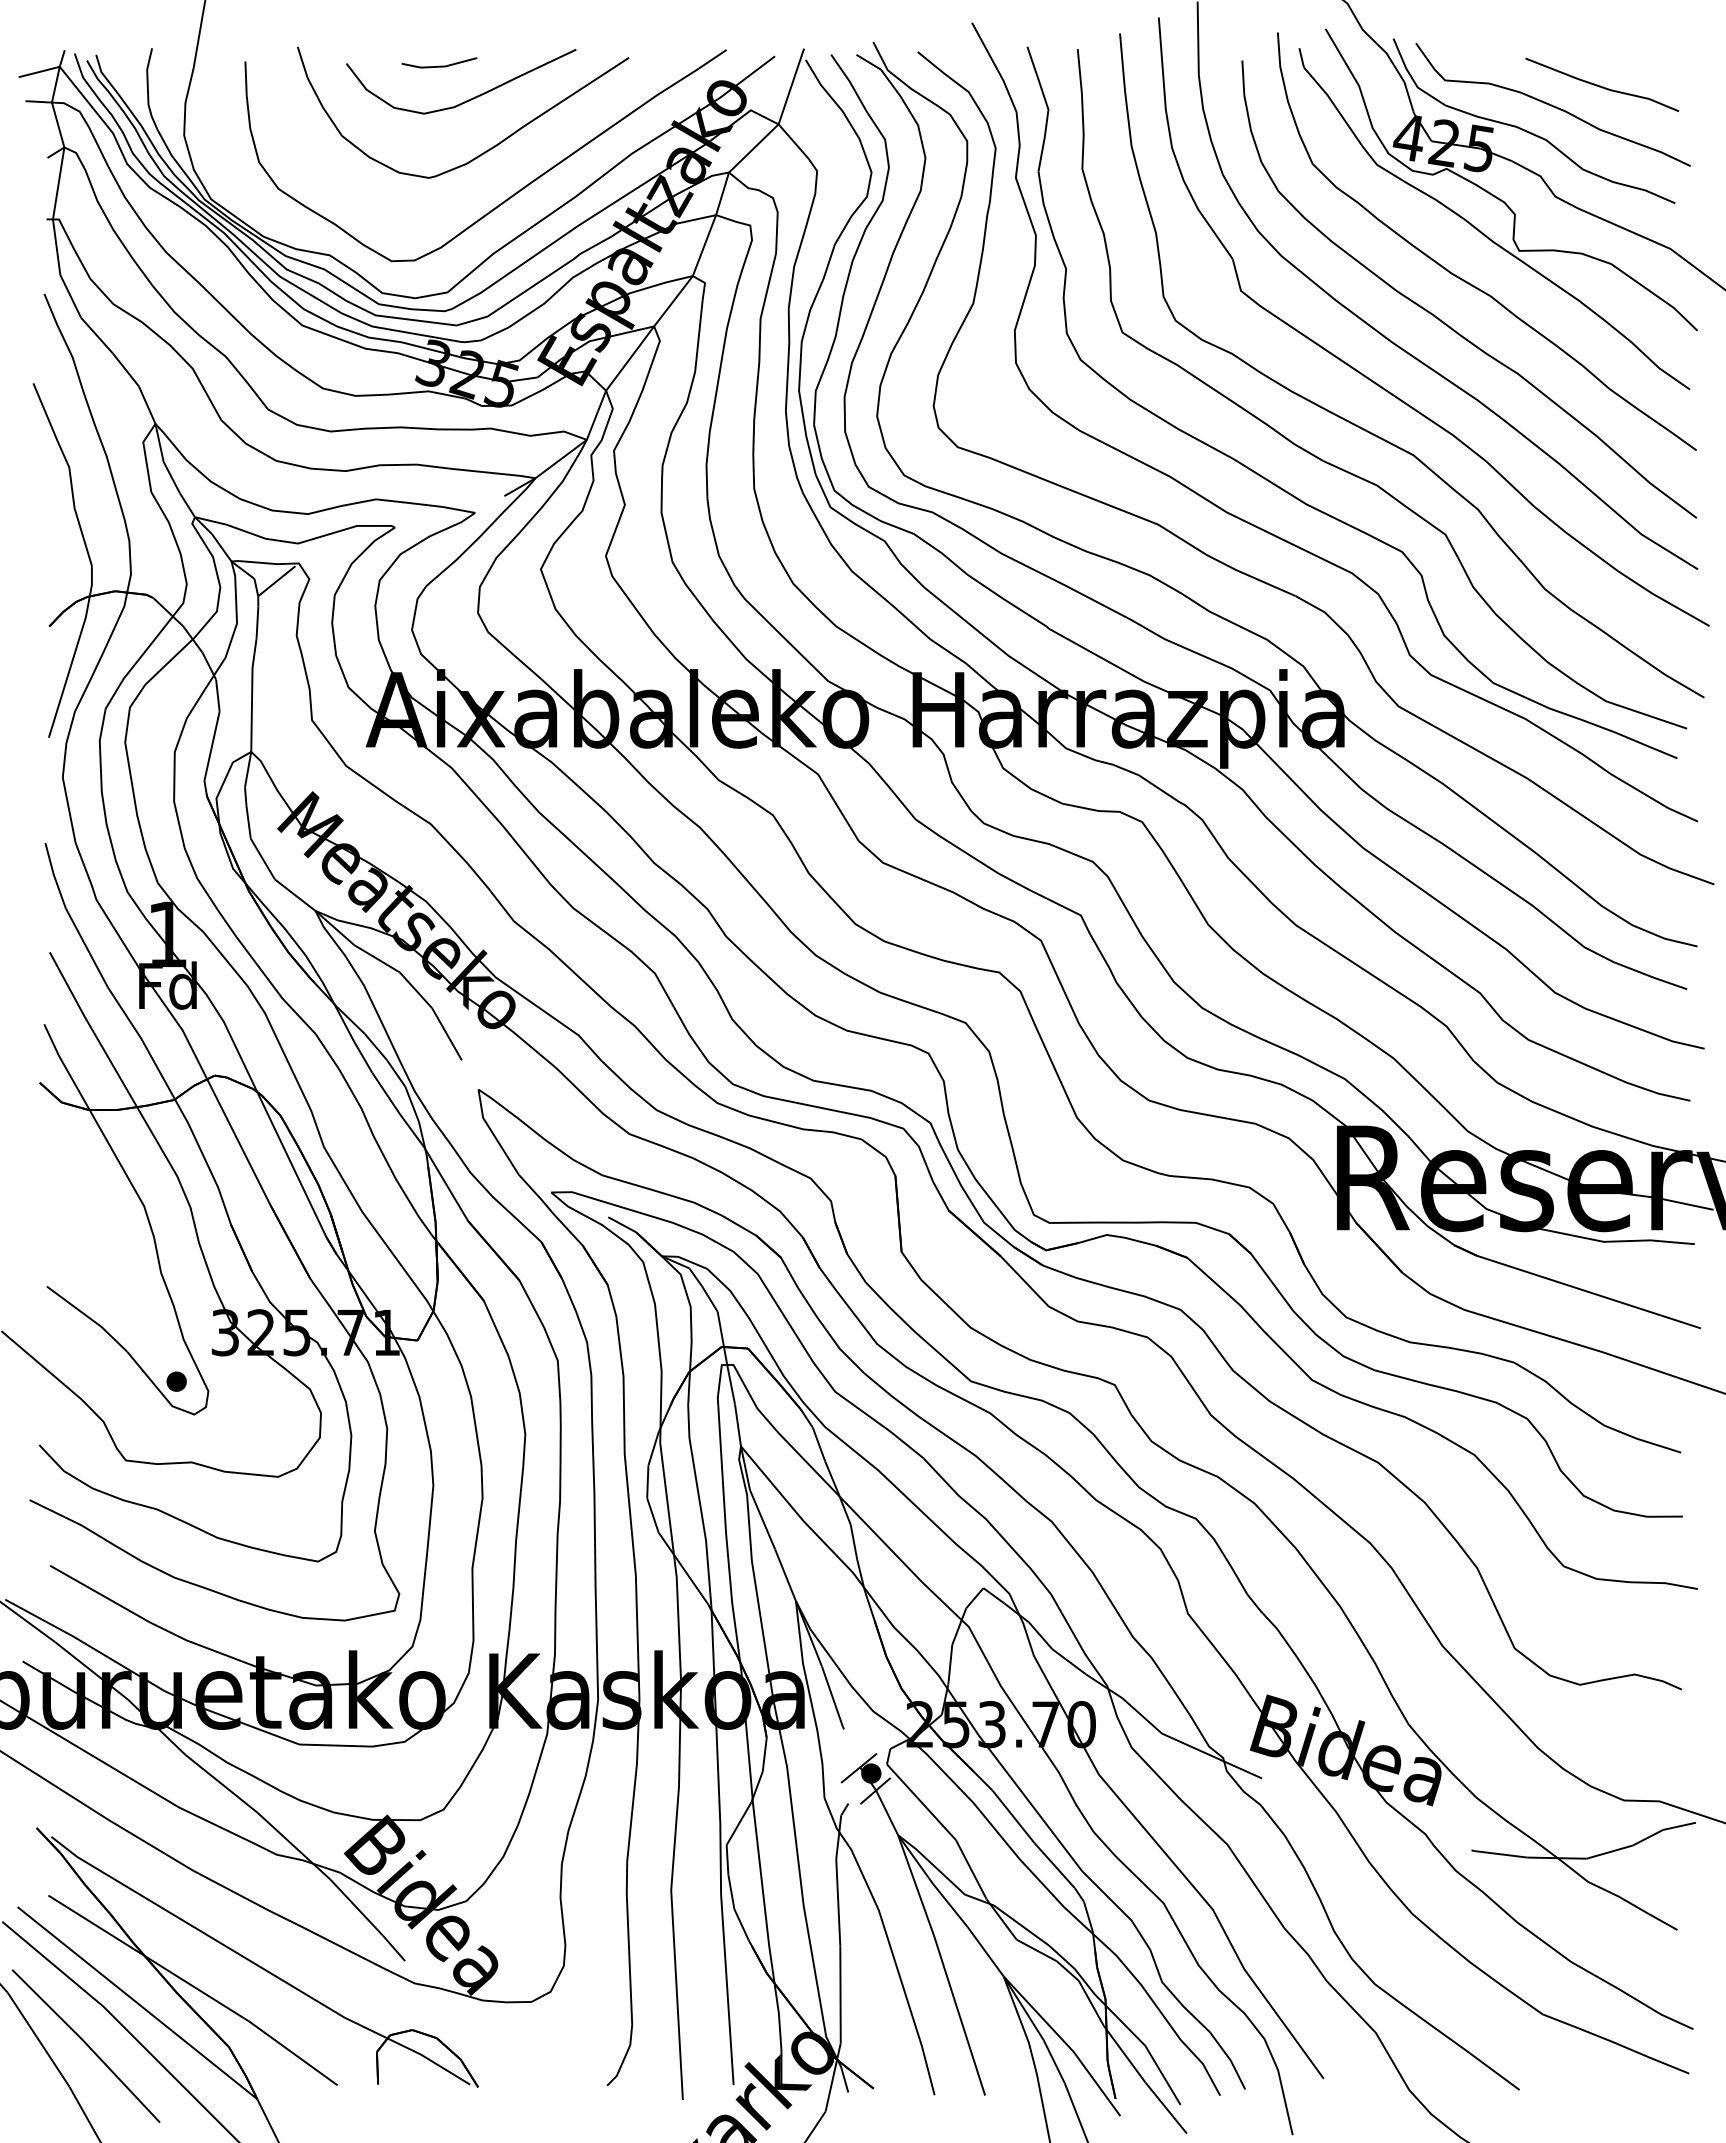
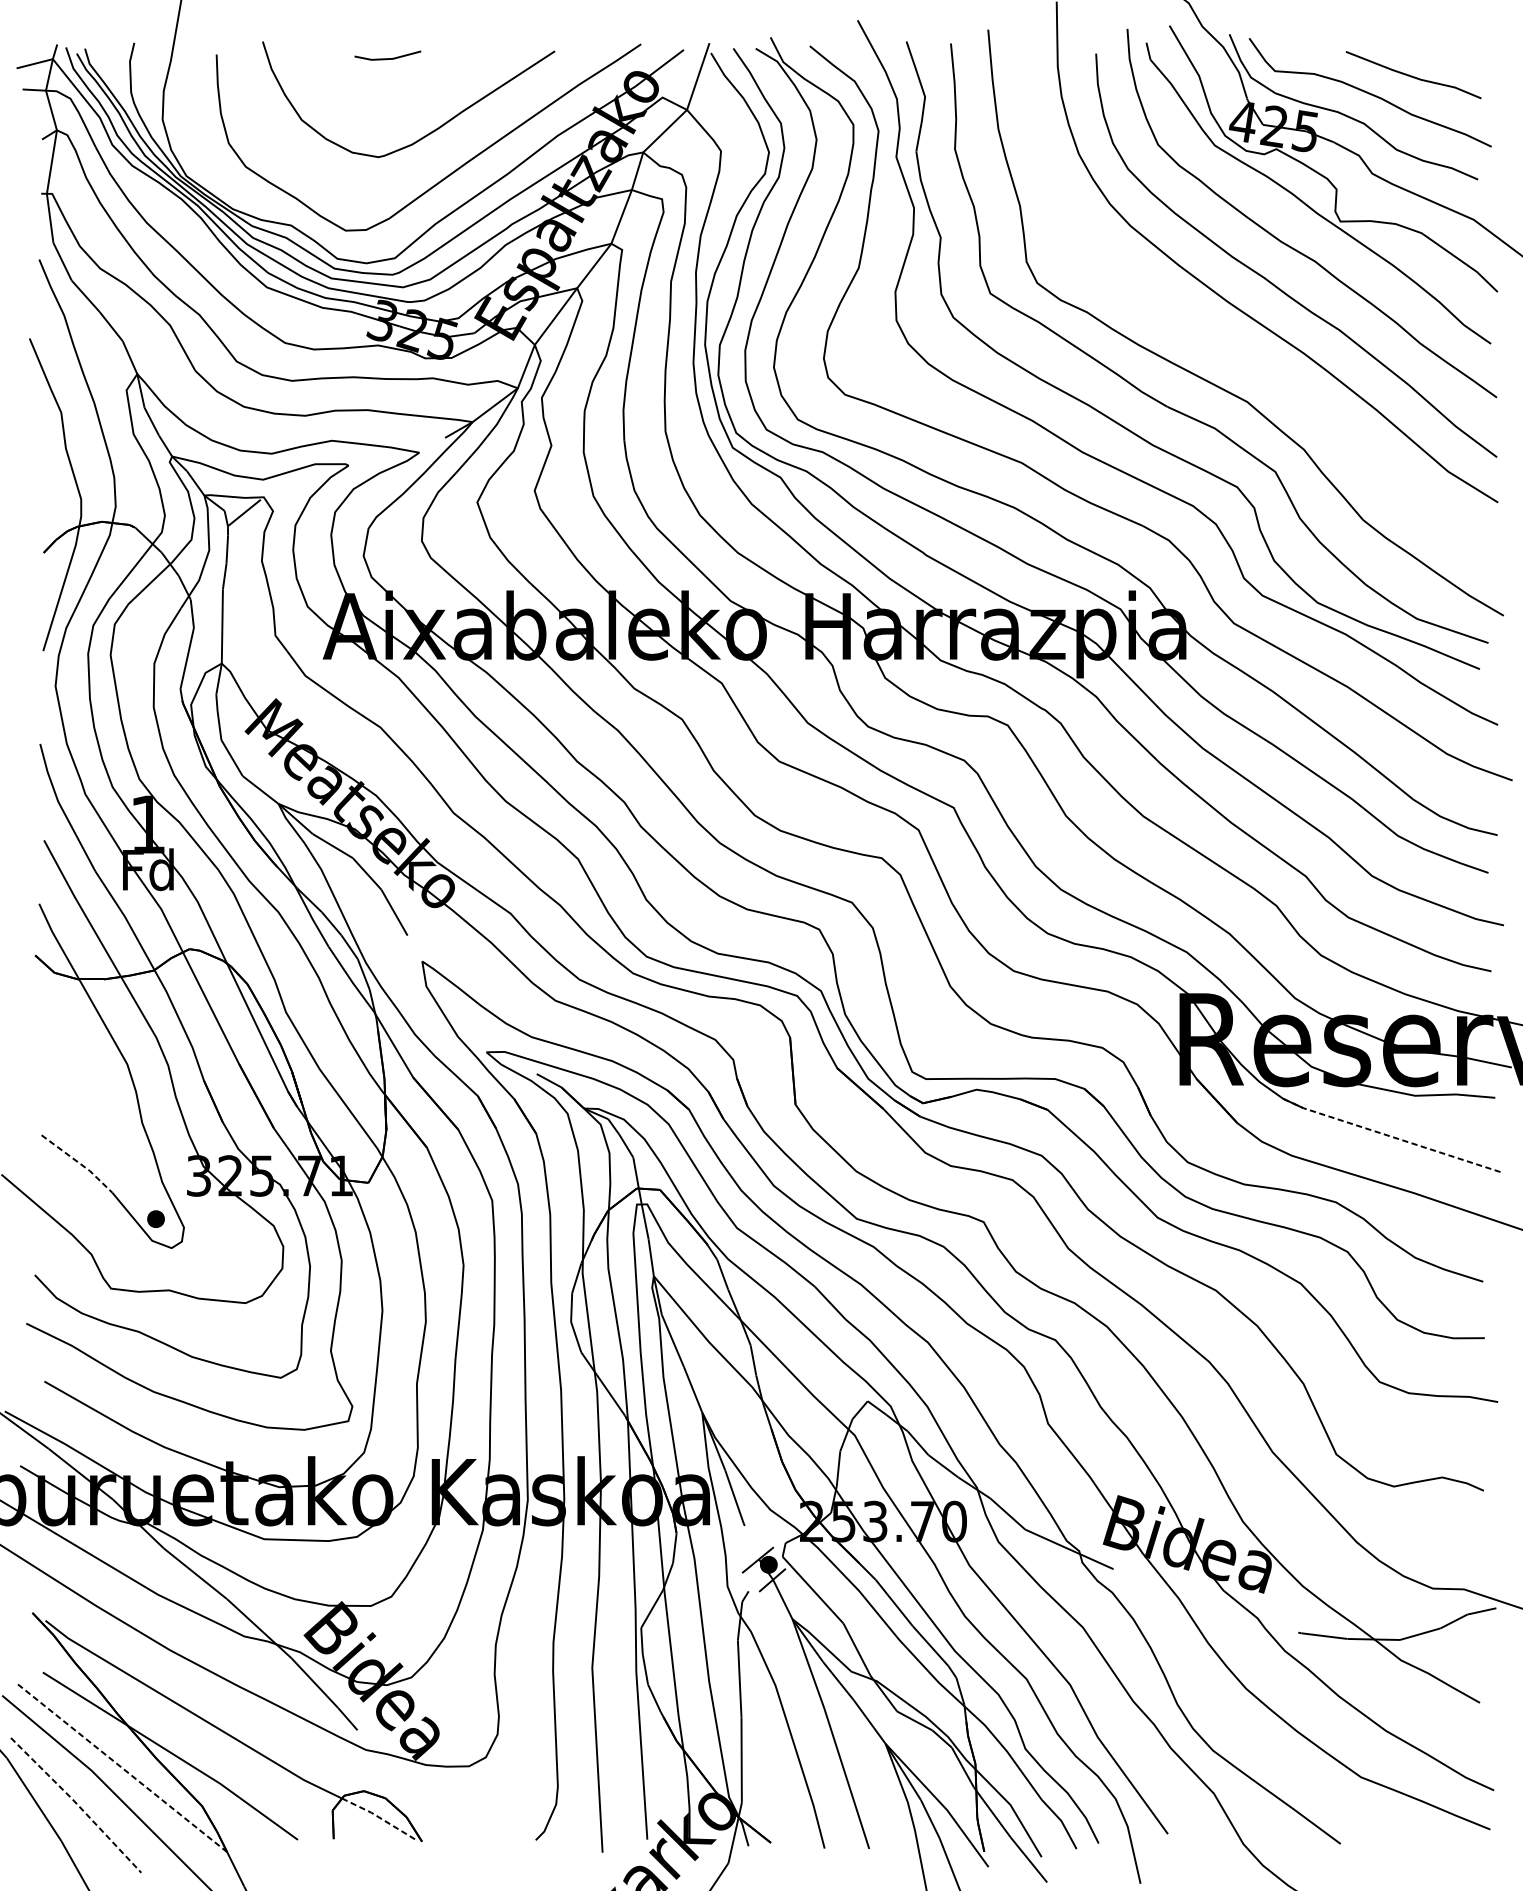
curve: (470, 98) -> (415, 87), removed
part: (1388, 390) -> (1225, 344), removed
line: (1576, 1288) -> (1390, 1136), solid -> dashed
line: (89, 1317) -> (79, 1162), solid -> dashed
line: (137, 2003) -> (121, 1767), solid -> dashed
line: (87, 2044) -> (77, 1803), solid -> dashed
line: (429, 2059) -> (379, 1817), solid -> dashed

